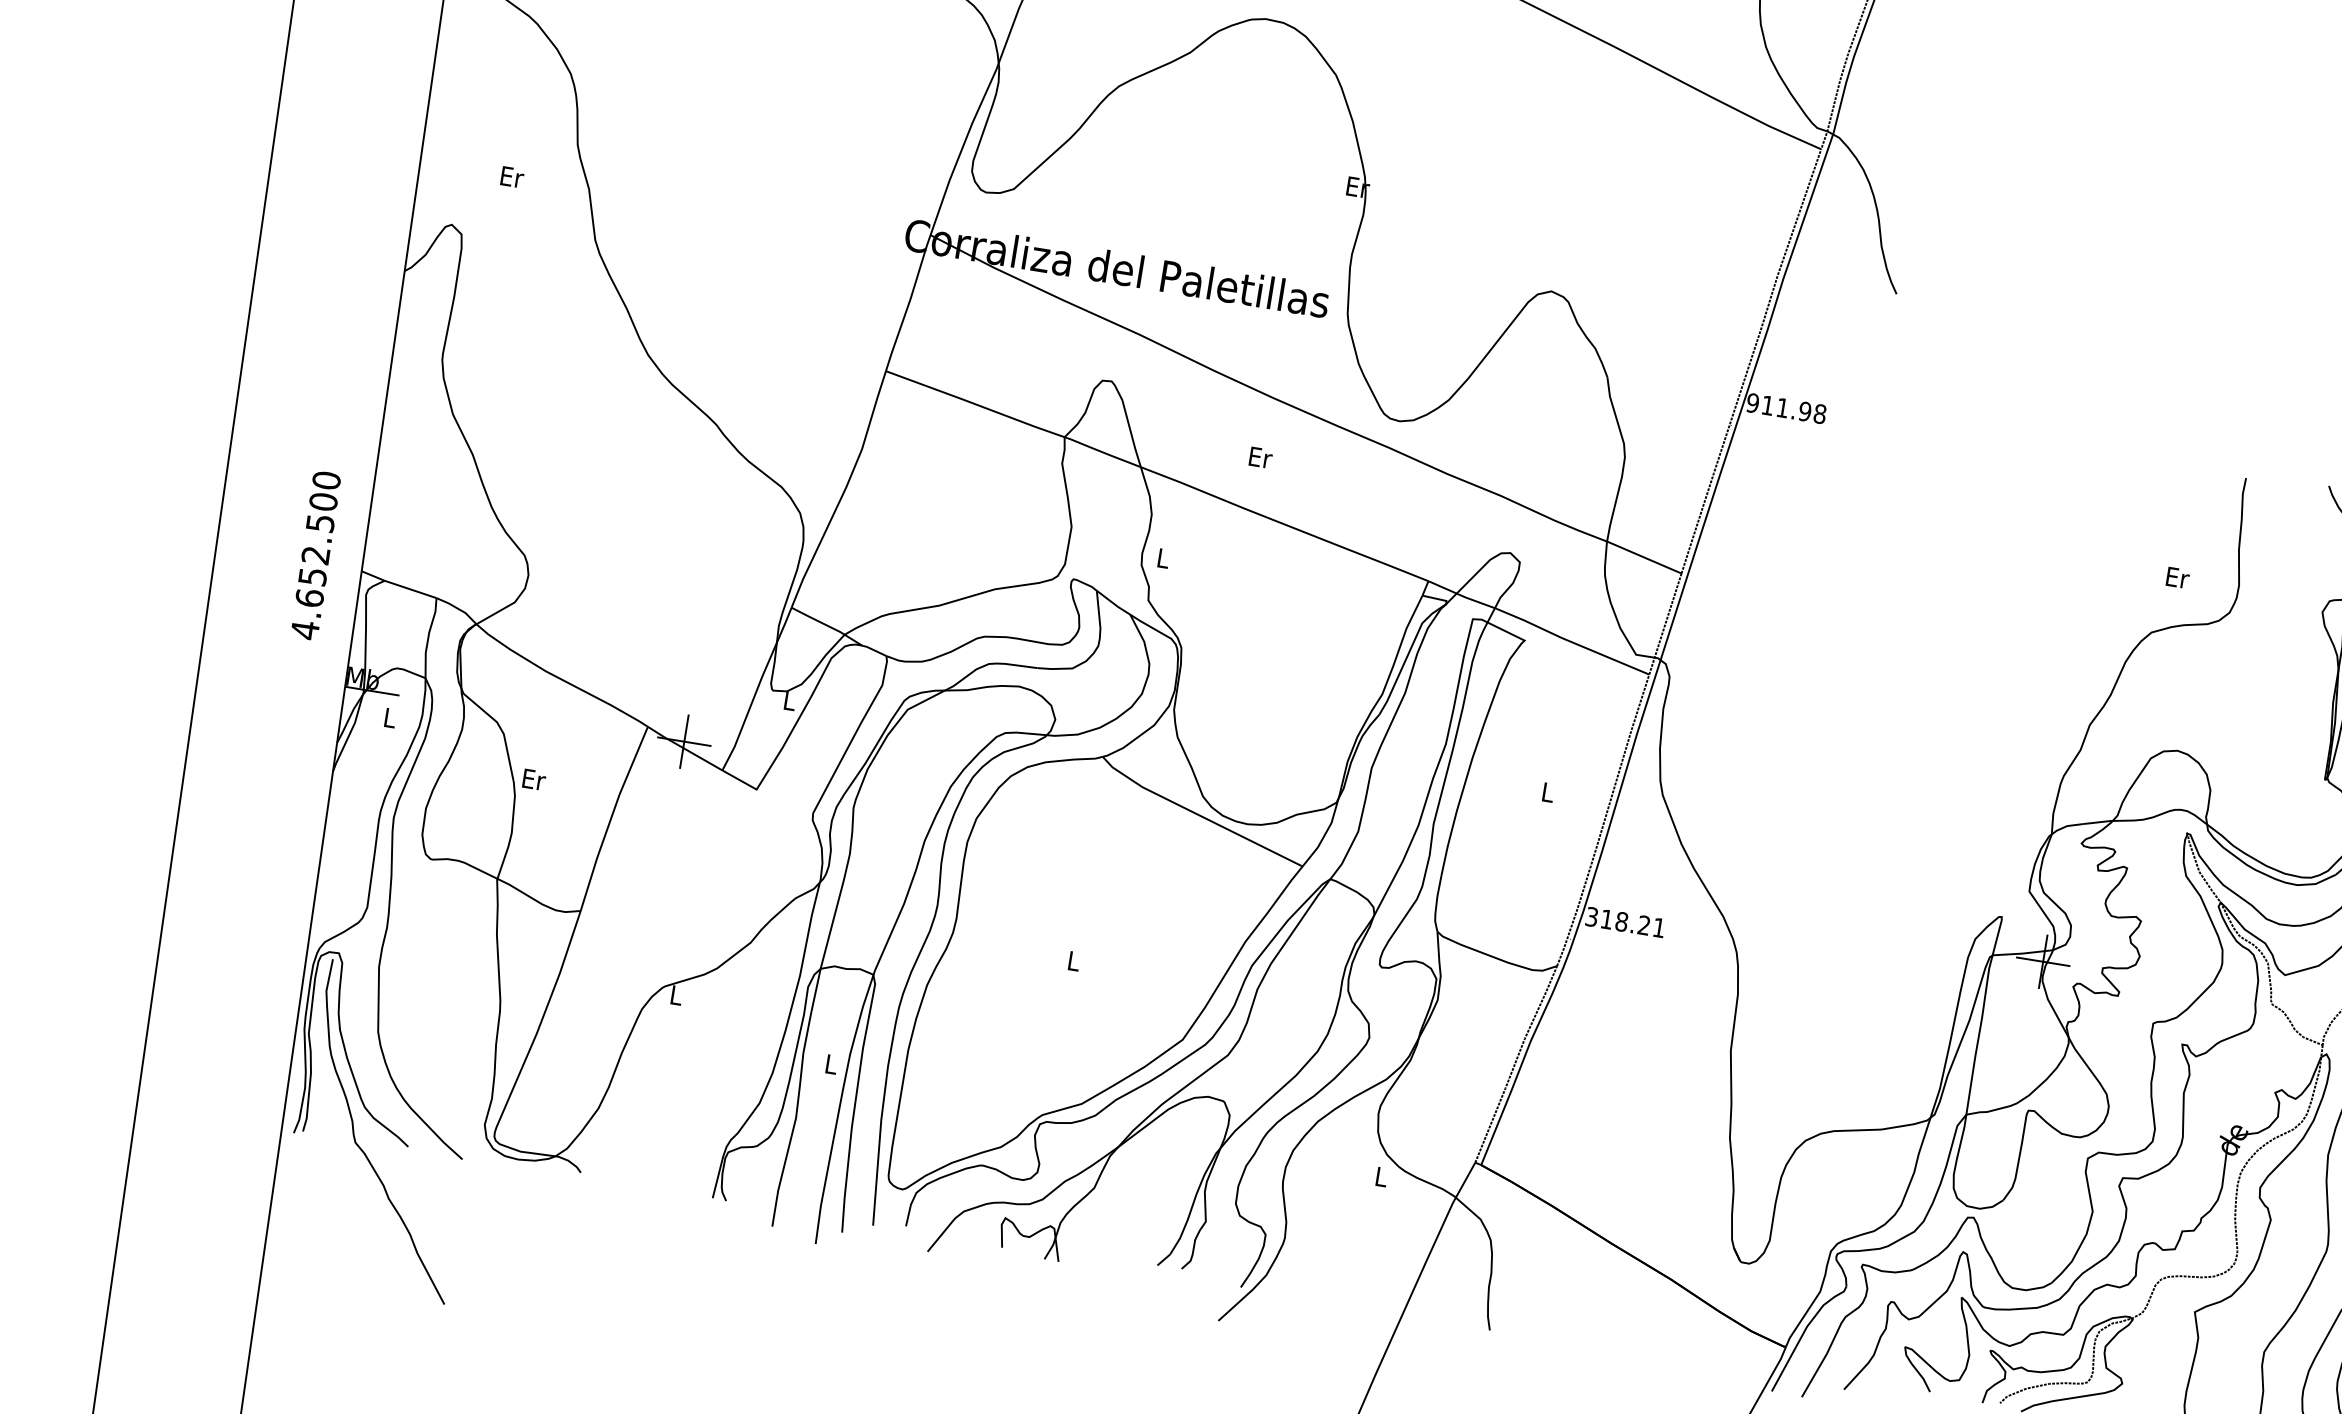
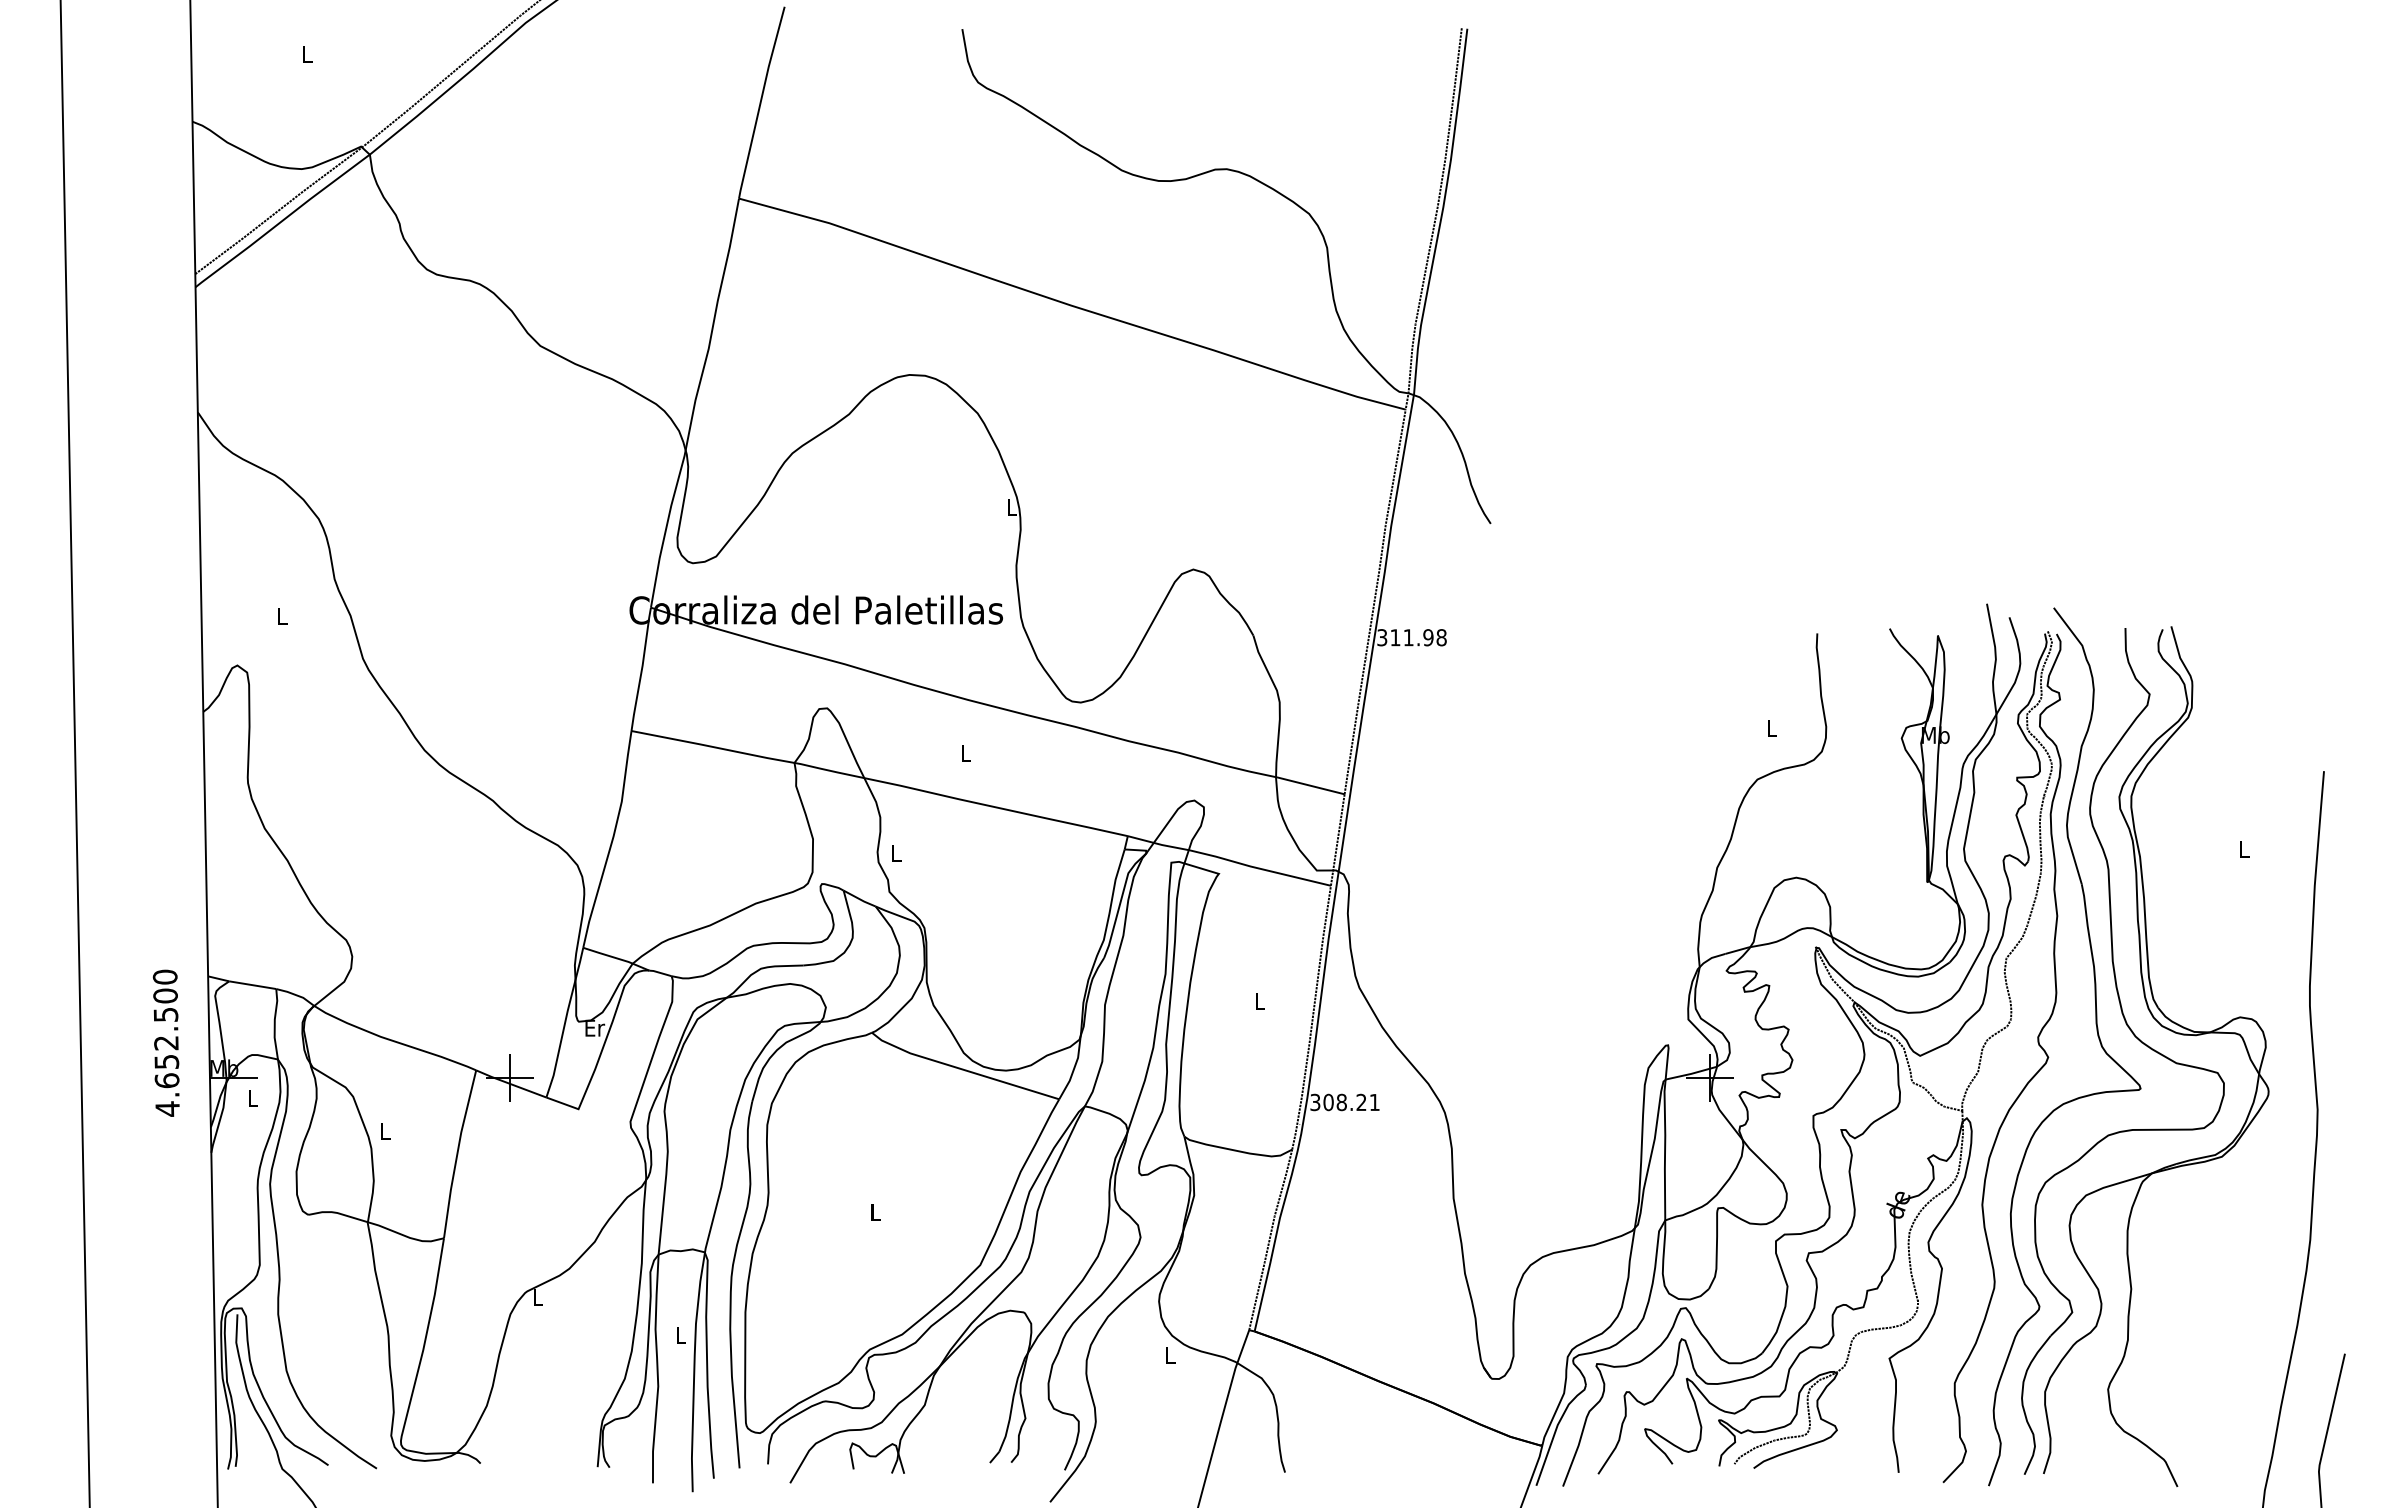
text: (512, 176) -> (282, 615), Er -> L
text: (1358, 186) -> (1012, 506), Er -> L
text: (1753, 402) -> (1382, 637), 911.98 -> 311.98
text: (1261, 458) -> (966, 753), Er -> L
text: (314, 554) -> (165, 1042), moved
text: (2177, 577) -> (1772, 728), Er -> L
text: (790, 700) -> (595, 1027), L -> Er
text: (534, 779) -> (385, 1131), Er -> L
text: (1606, 919) -> (1328, 1102), 318.21 -> 308.21

